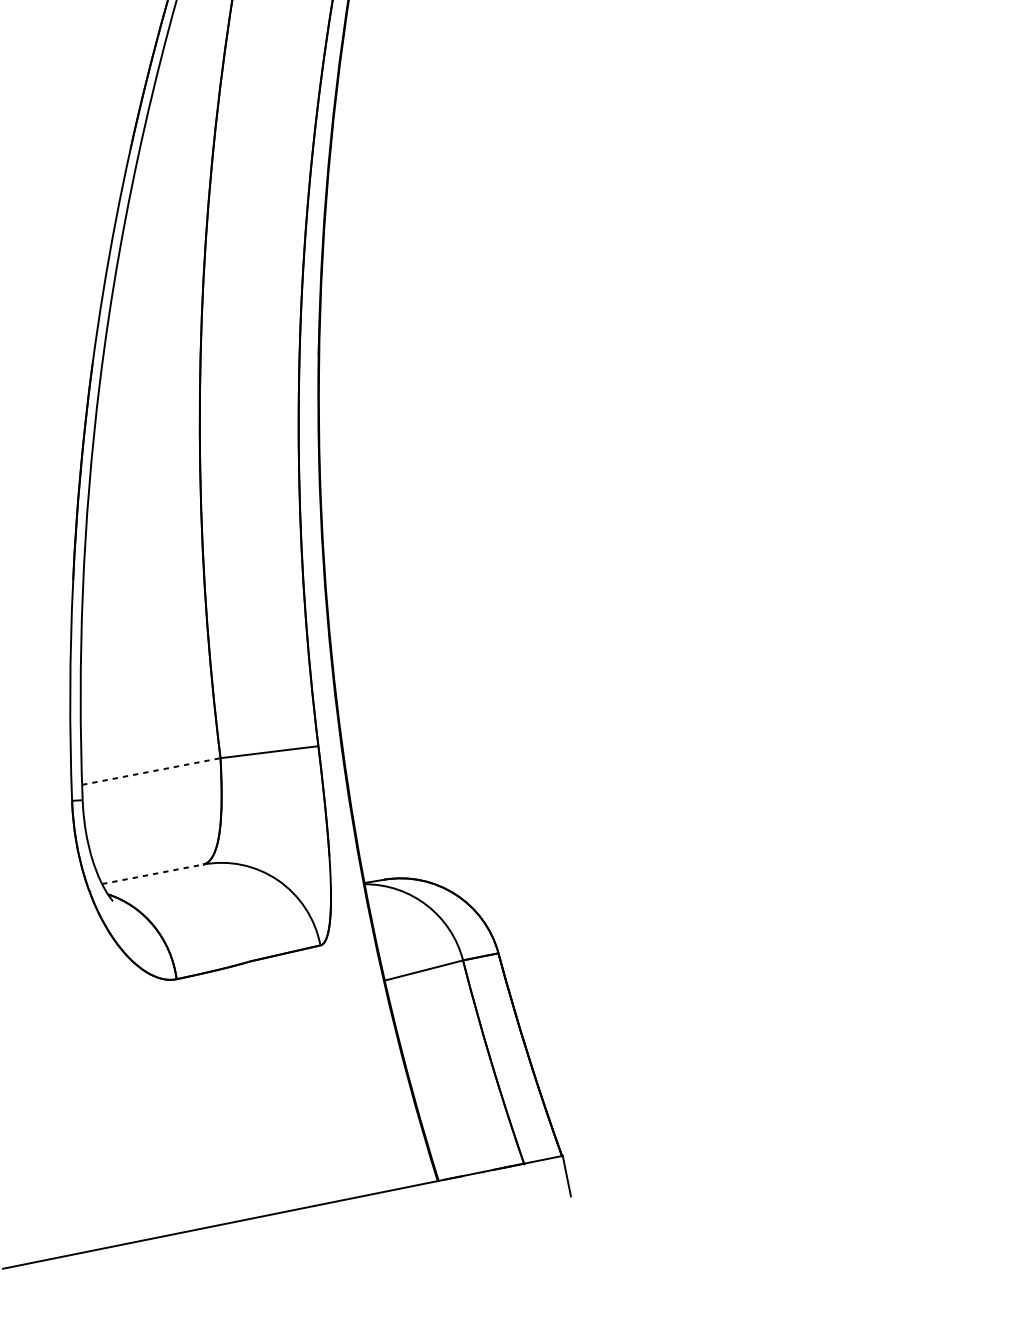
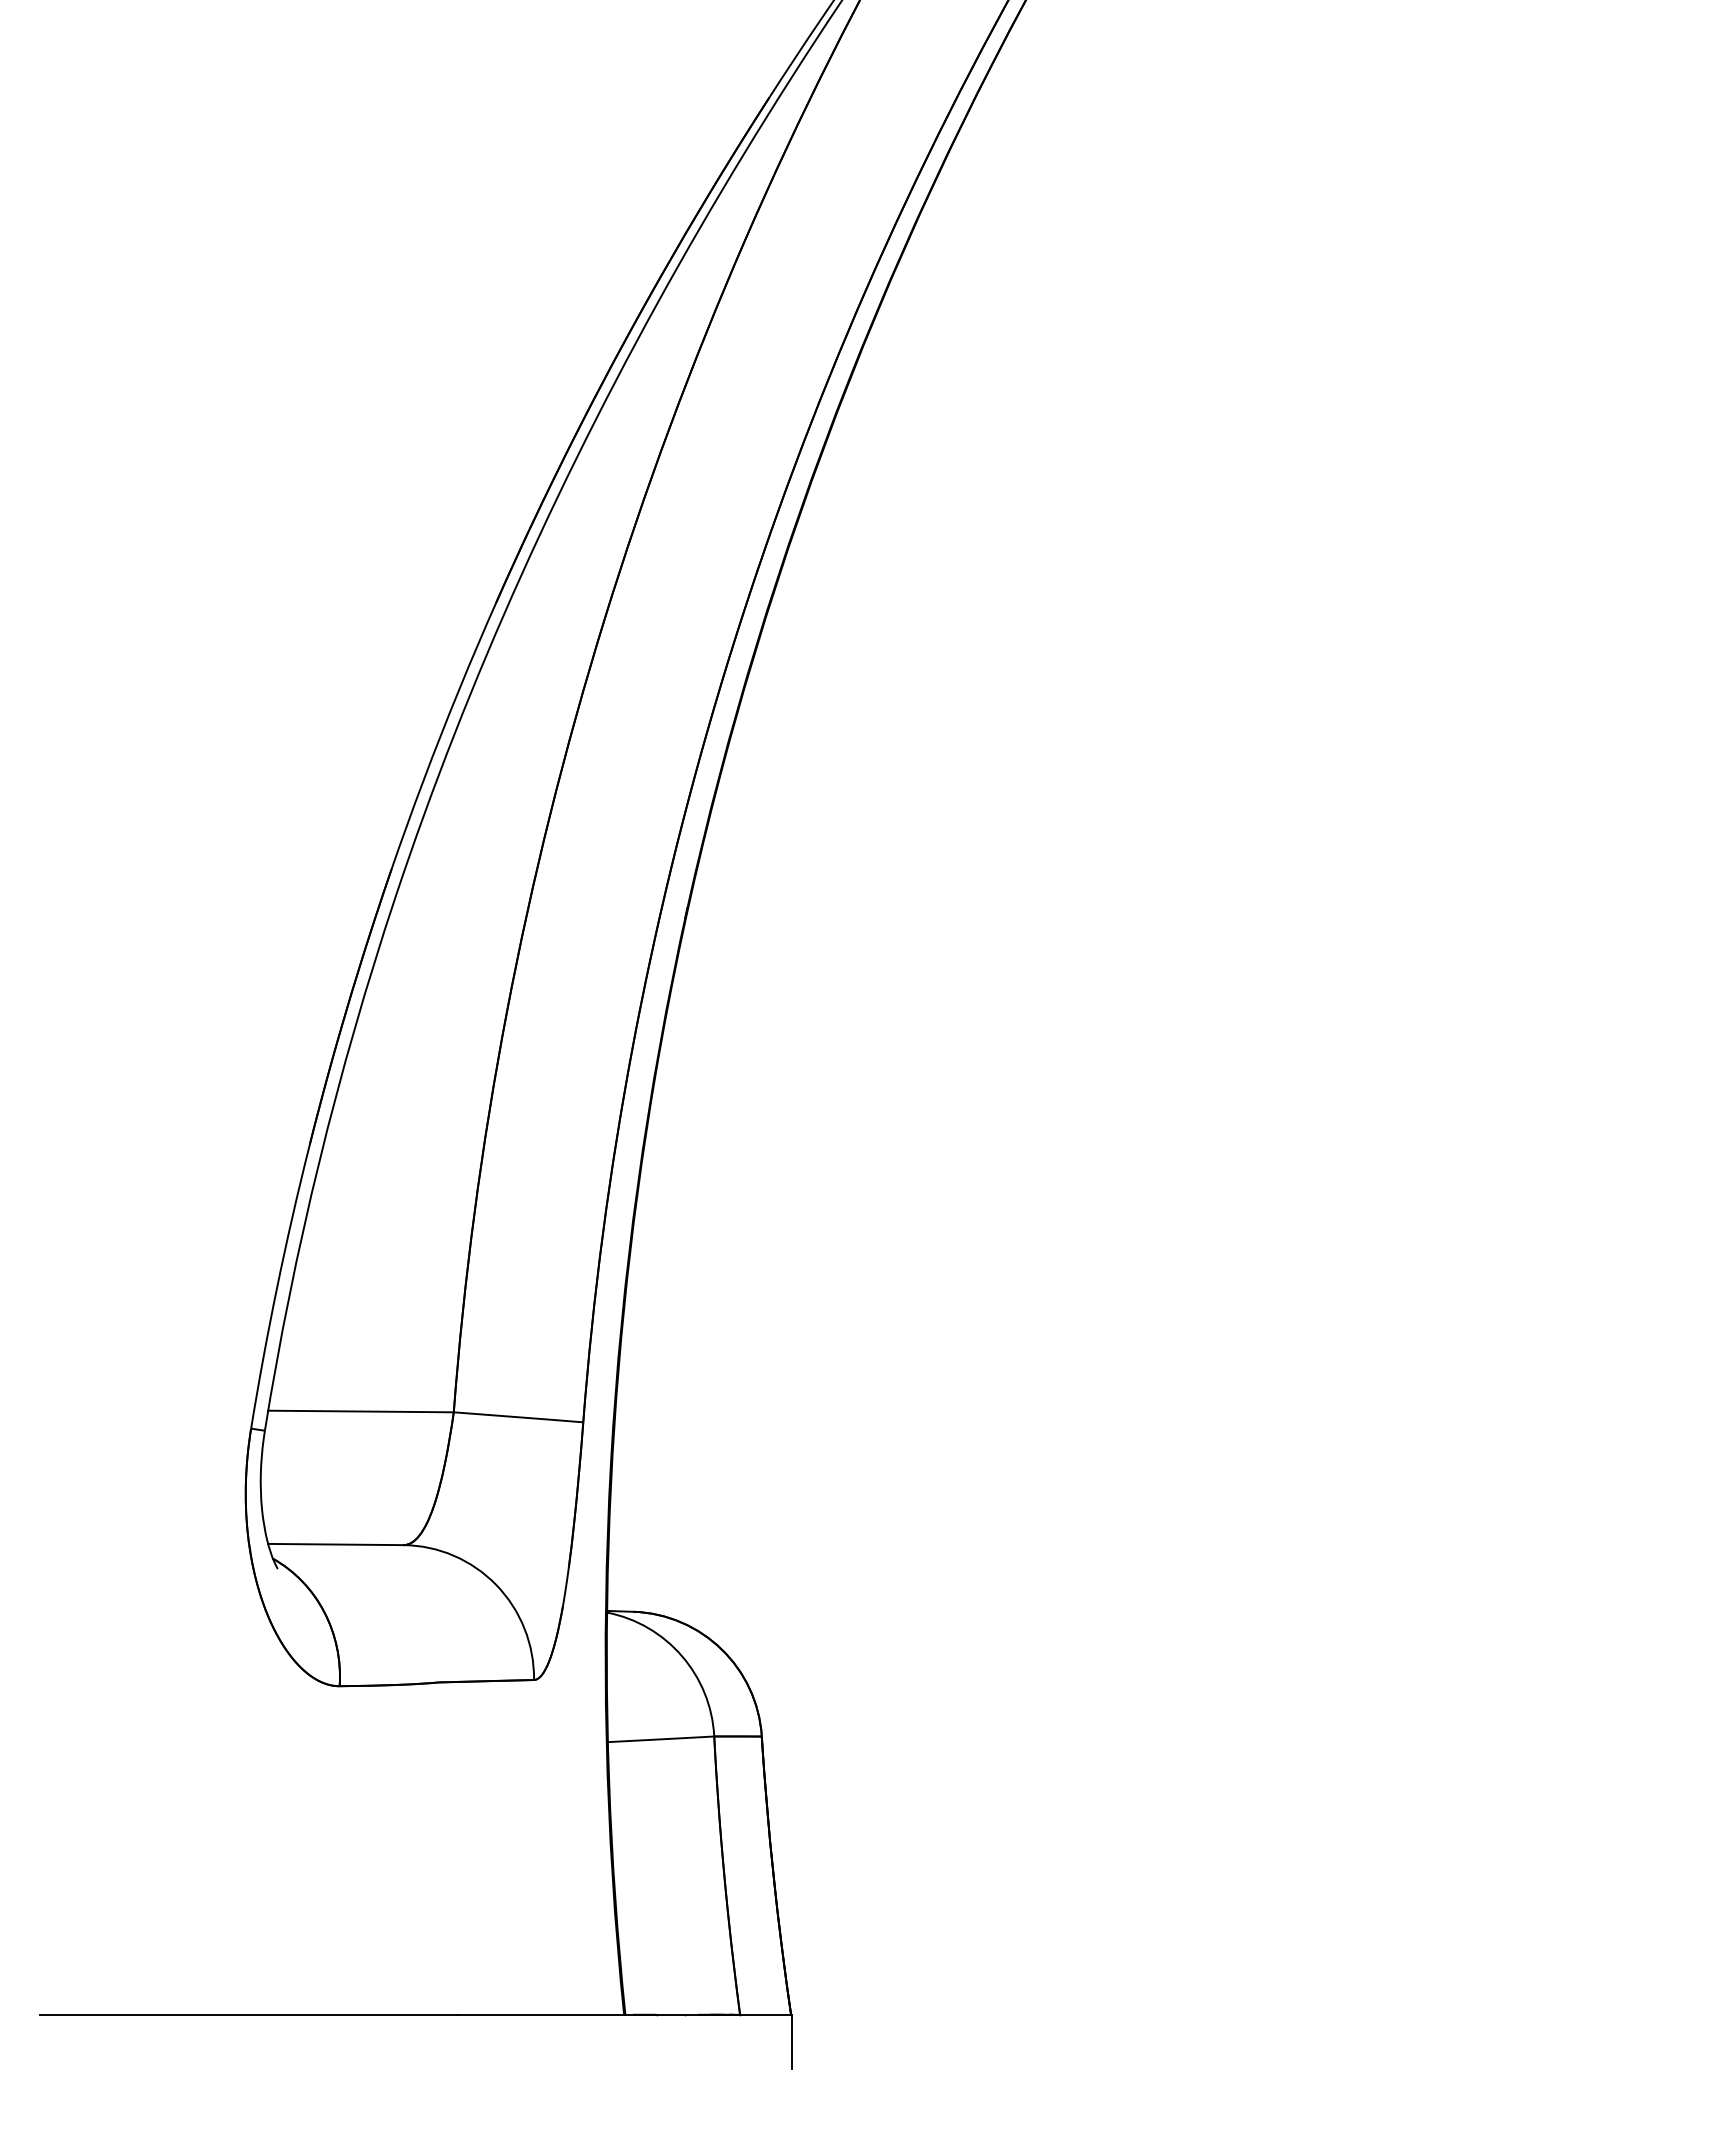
line: (151, 771) -> (361, 1411), dashed -> solid
line: (152, 874) -> (335, 1544), dashed -> solid

